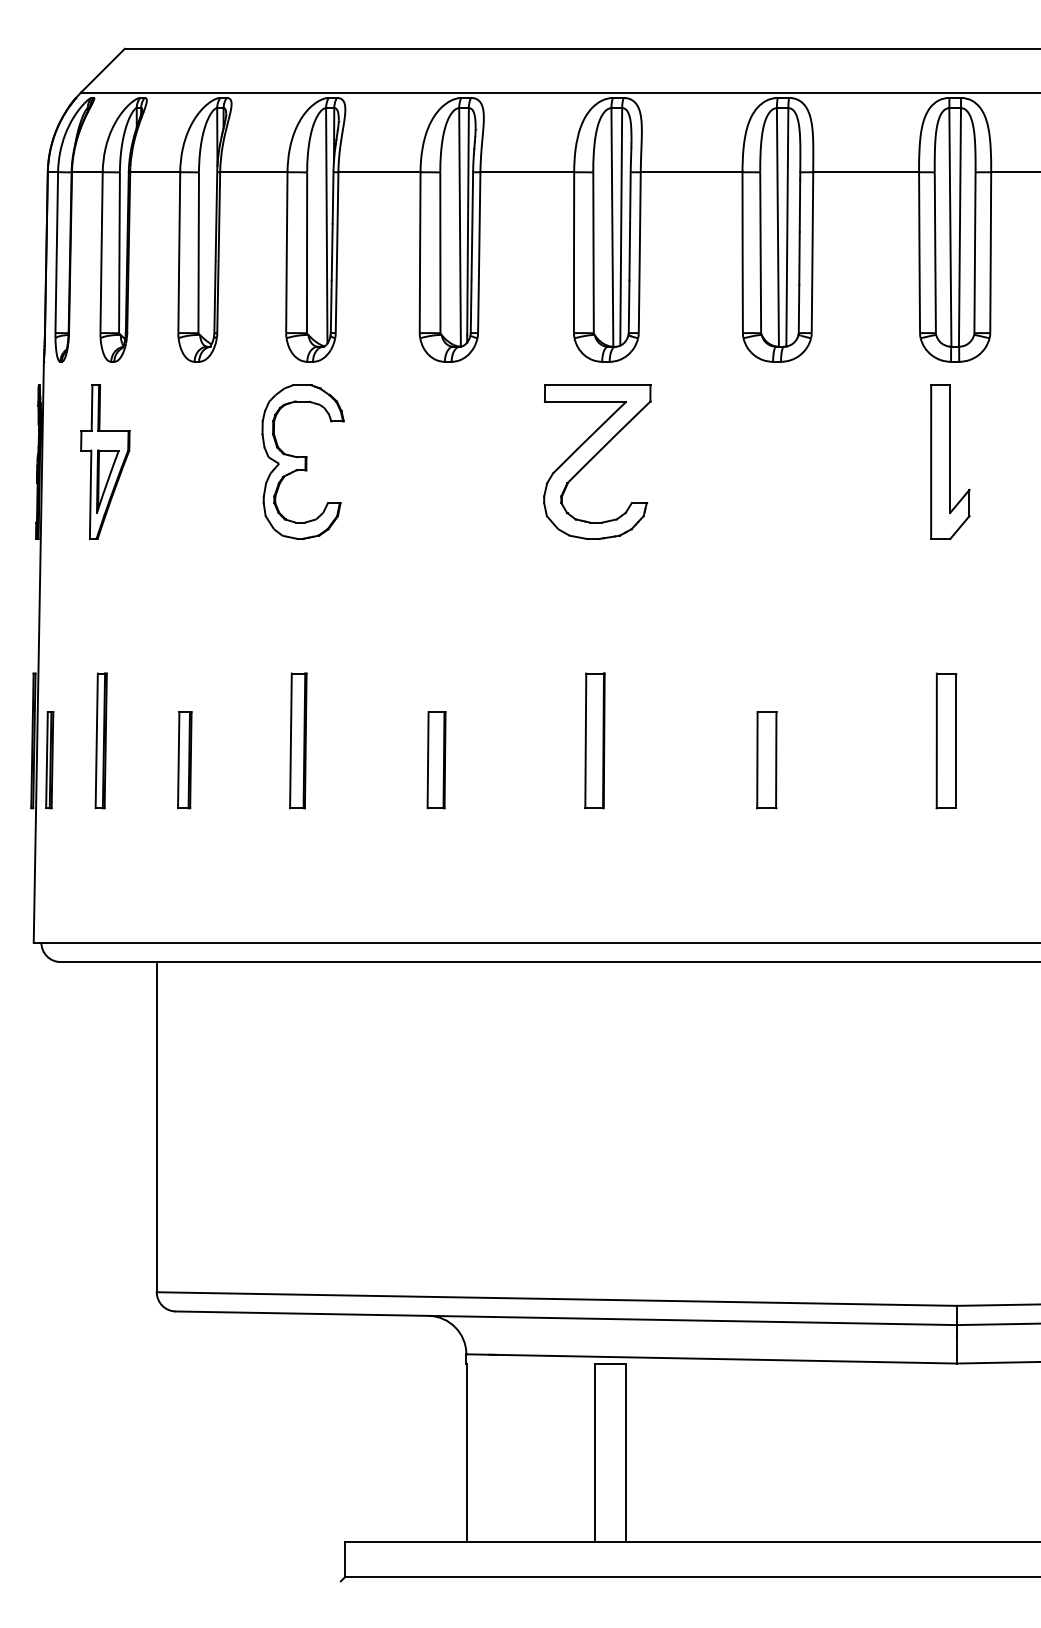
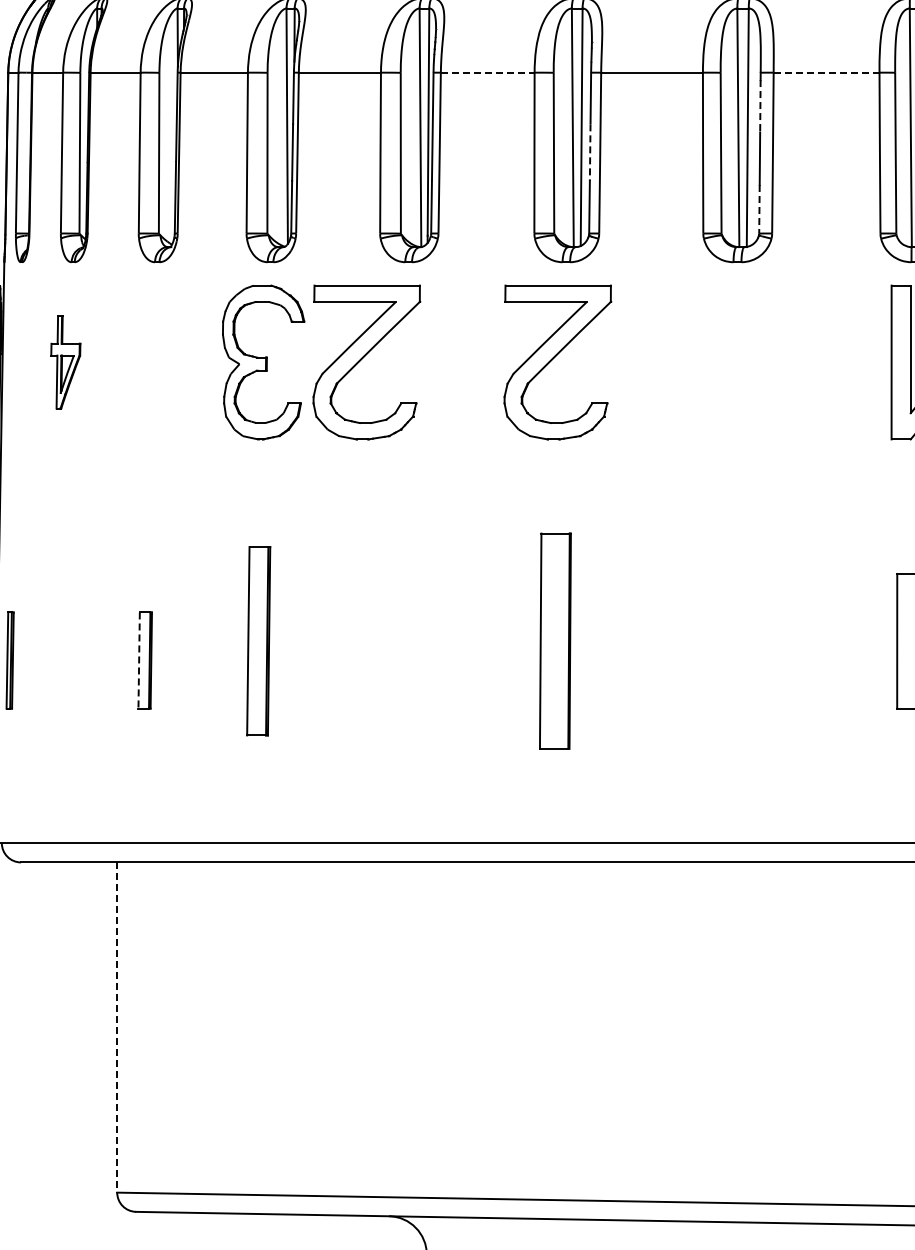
line: (527, 172) -> (487, 72), solid -> dashed
line: (866, 172) -> (826, 72), solid -> dashed
line: (799, 206) -> (759, 106), solid -> dashed
line: (629, 252) -> (589, 152), solid -> dashed
line: (799, 309) -> (759, 209), solid -> dashed
part: (105, 461) -> (65, 361), size x0.6
part: (406, 461) -> (366, 361), added
part: (100, 740) -> (60, 640), removed
part: (298, 740) -> (258, 640), size x1.4
part: (594, 740) -> (554, 640), size x1.6
line: (178, 760) -> (138, 660), solid -> dashed
part: (436, 760) -> (396, 660), removed
part: (766, 760) -> (726, 660), removed
line: (156, 1127) -> (116, 1027), solid -> dashed

